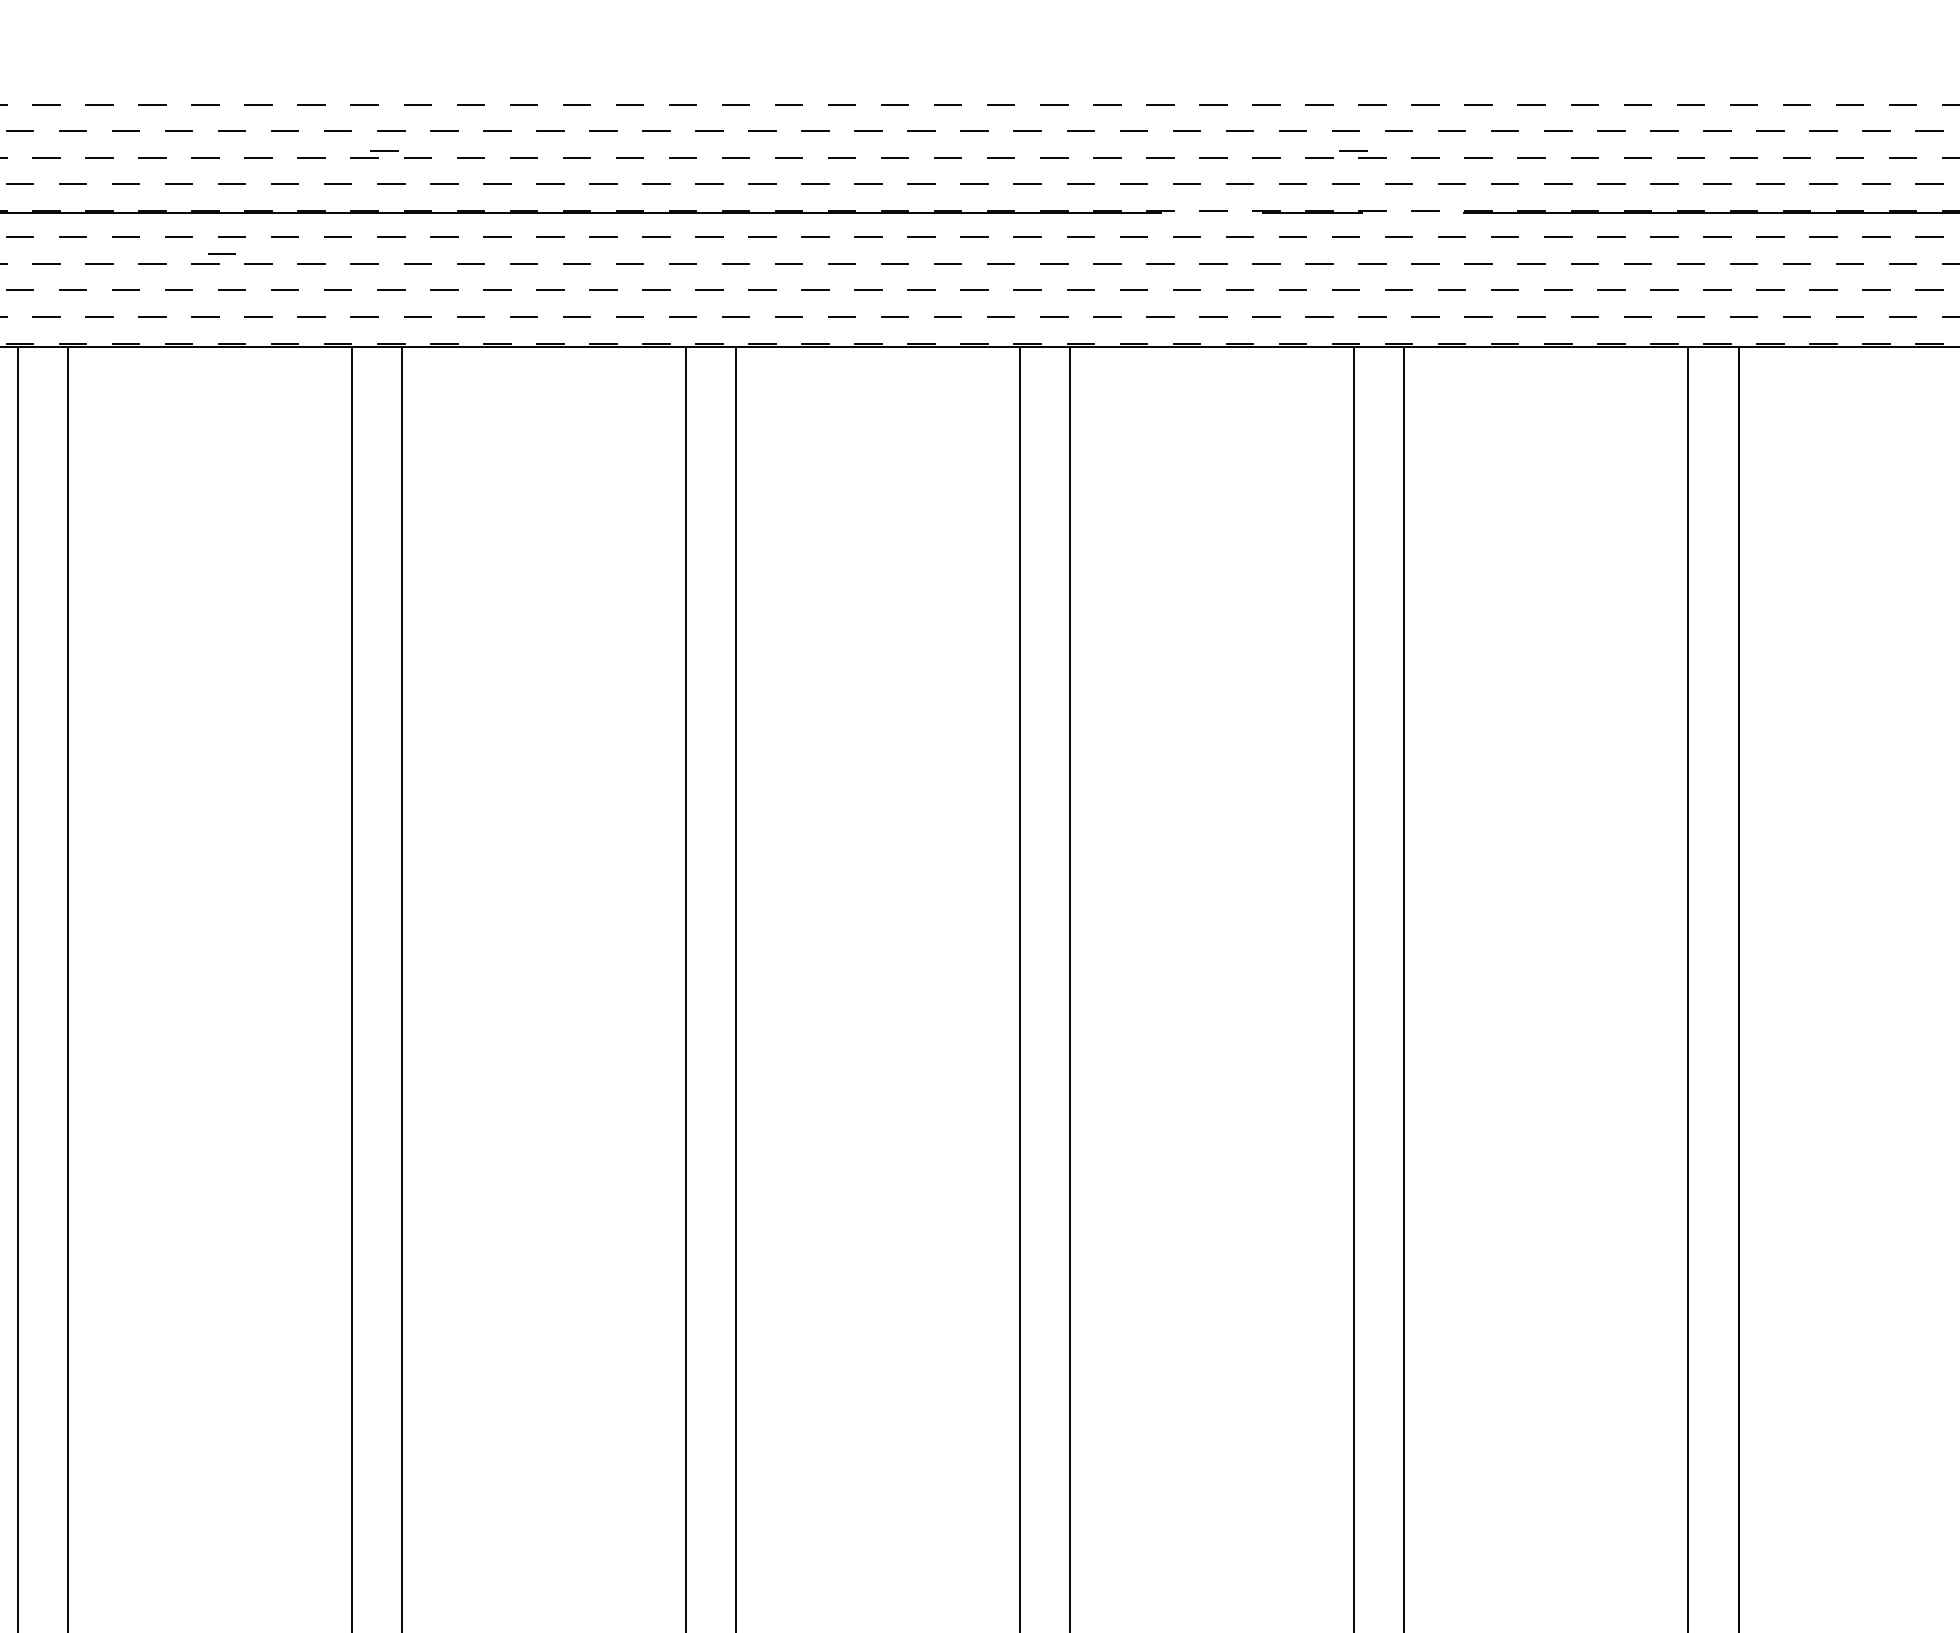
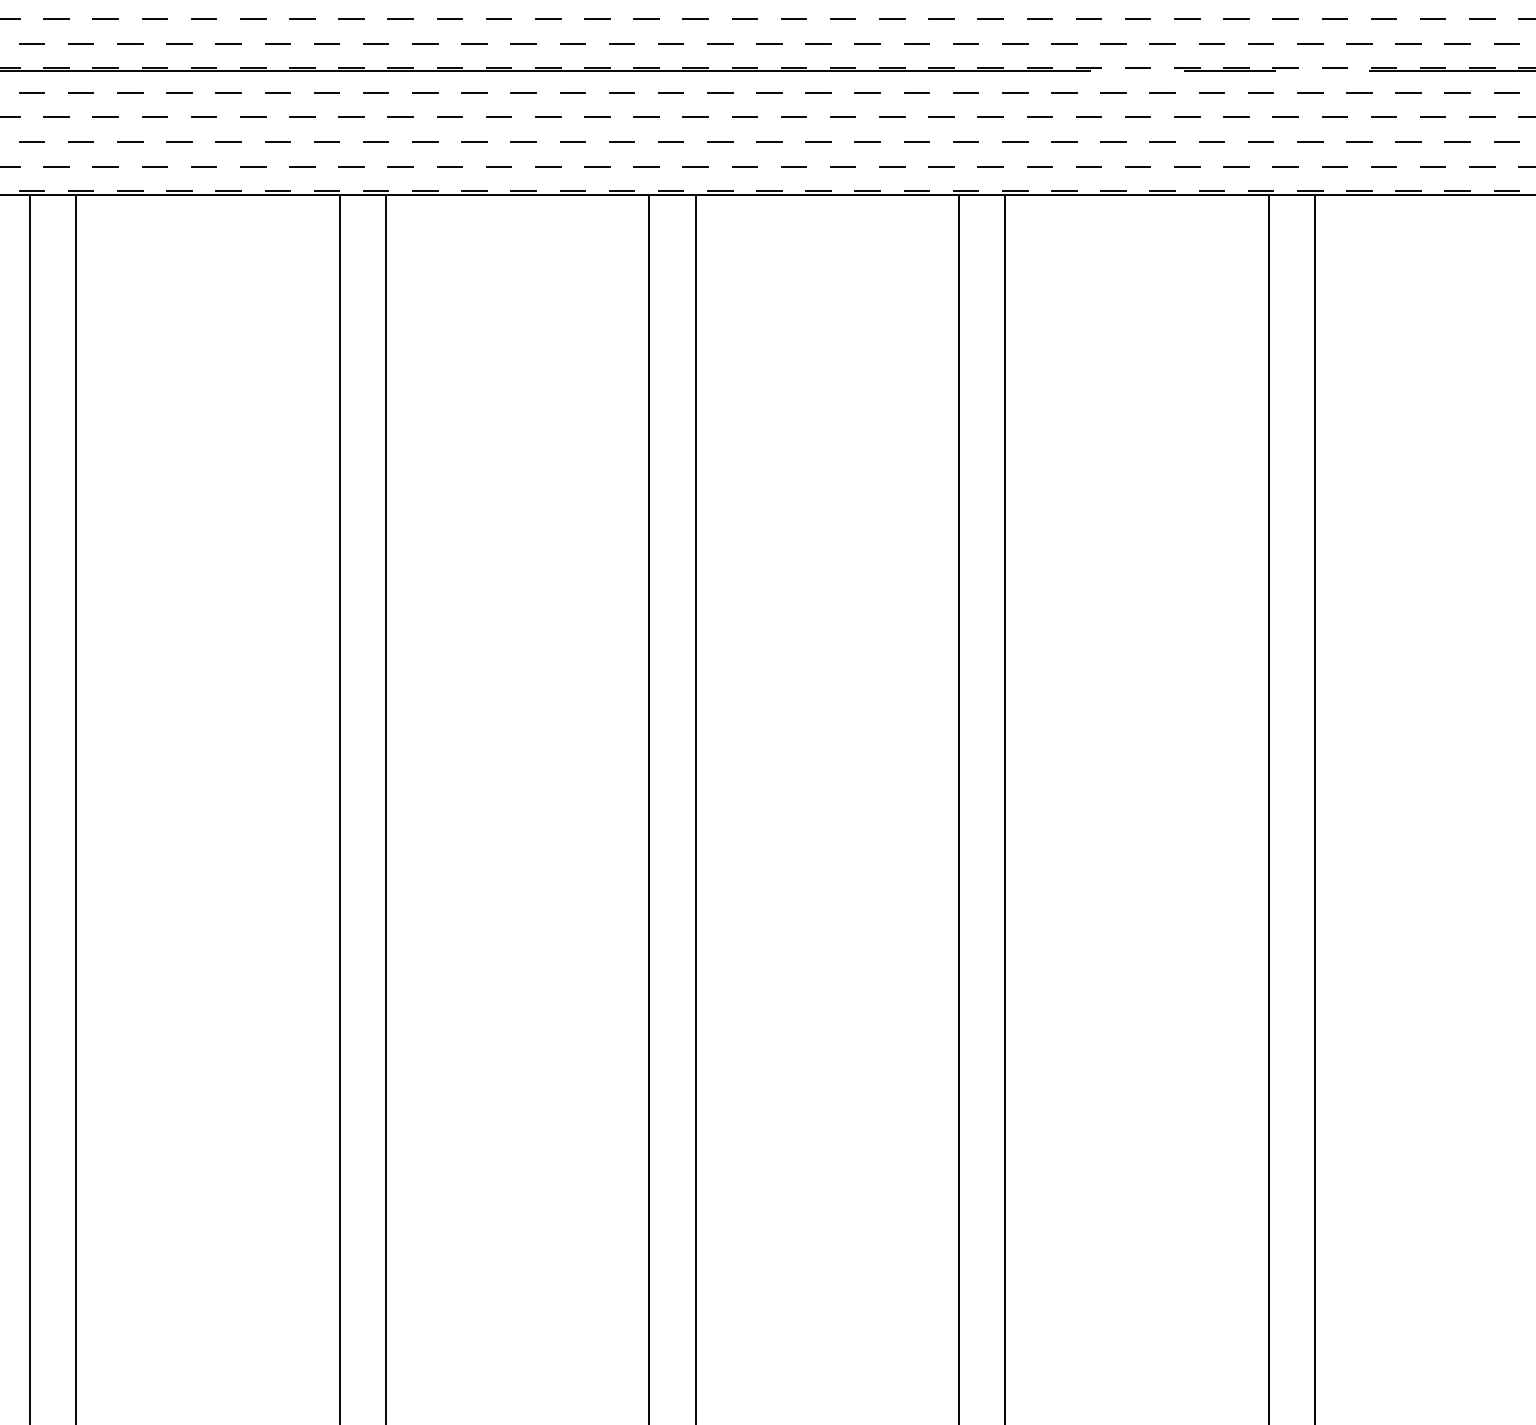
line: (384, 150) -> (369, 12), removed
line: (1353, 150) -> (1268, 12), removed
line: (221, 253) -> (218, 107), removed

